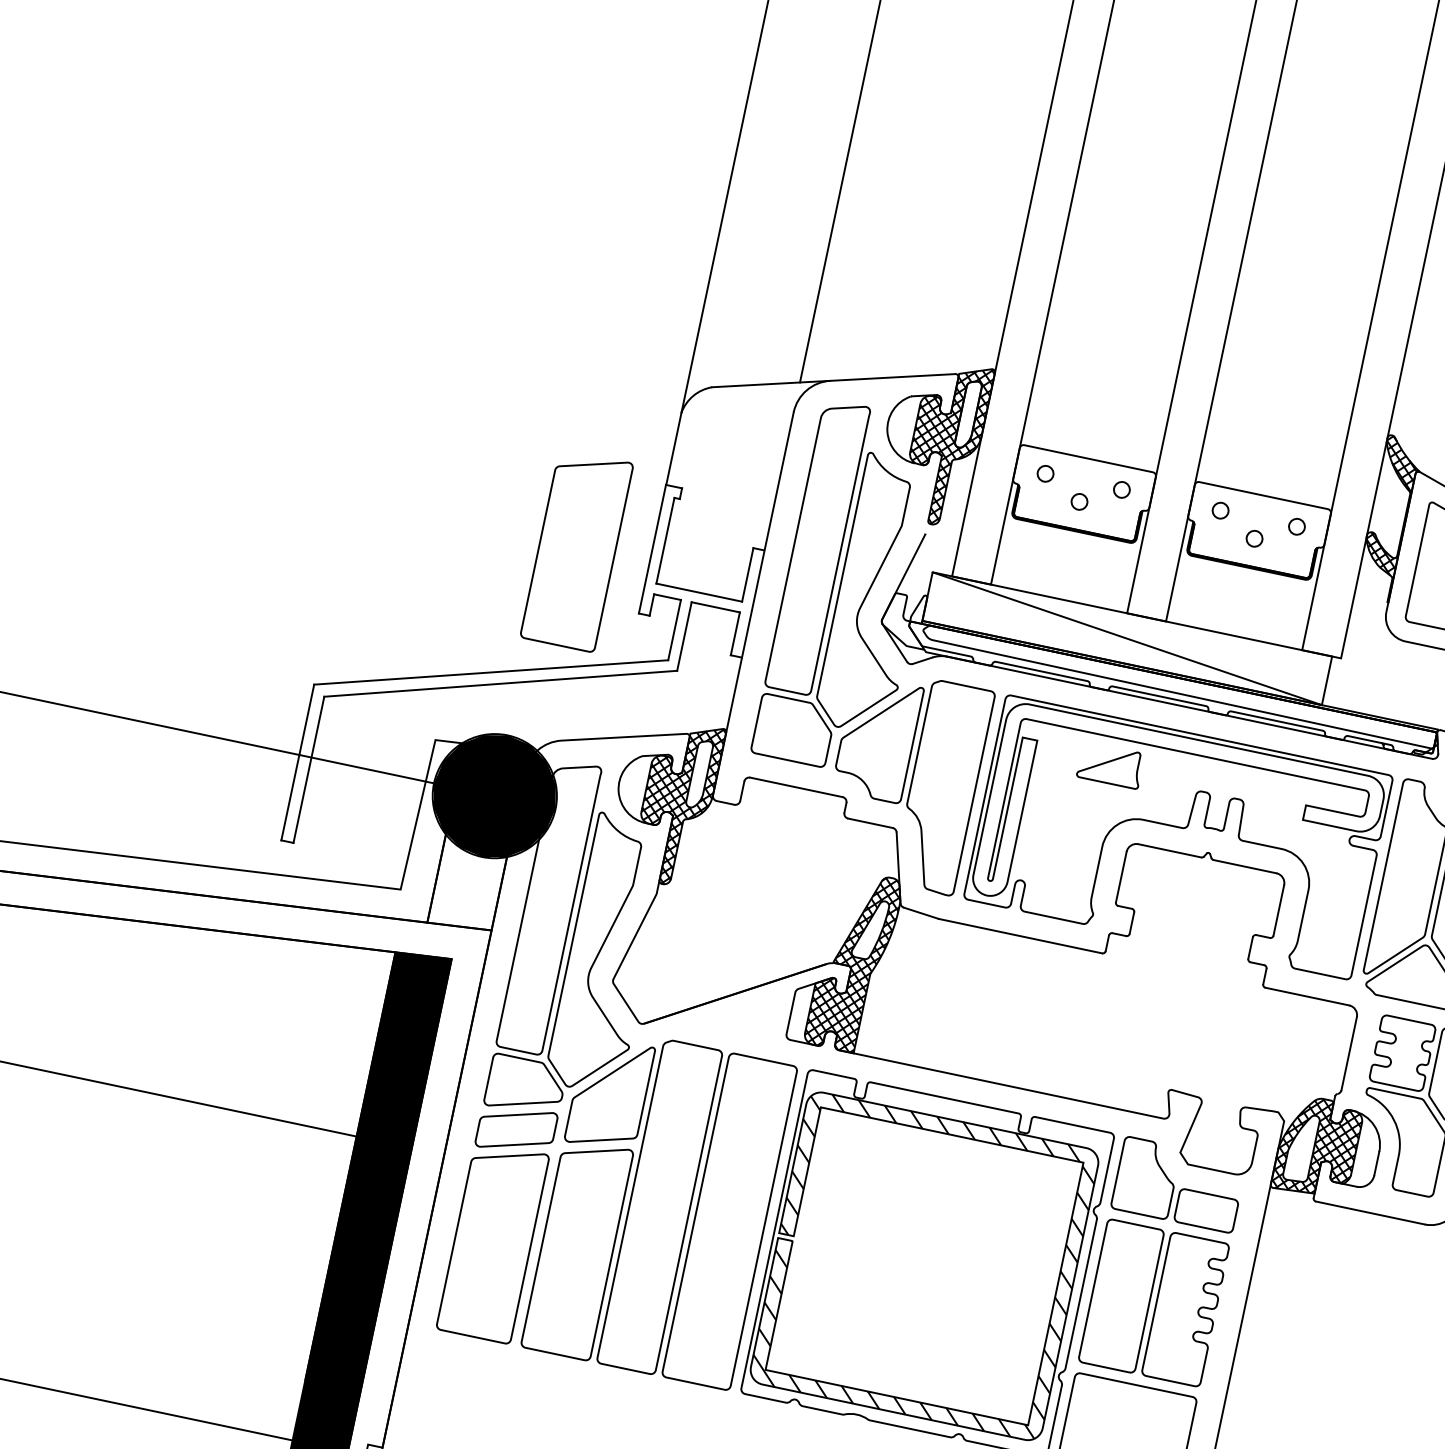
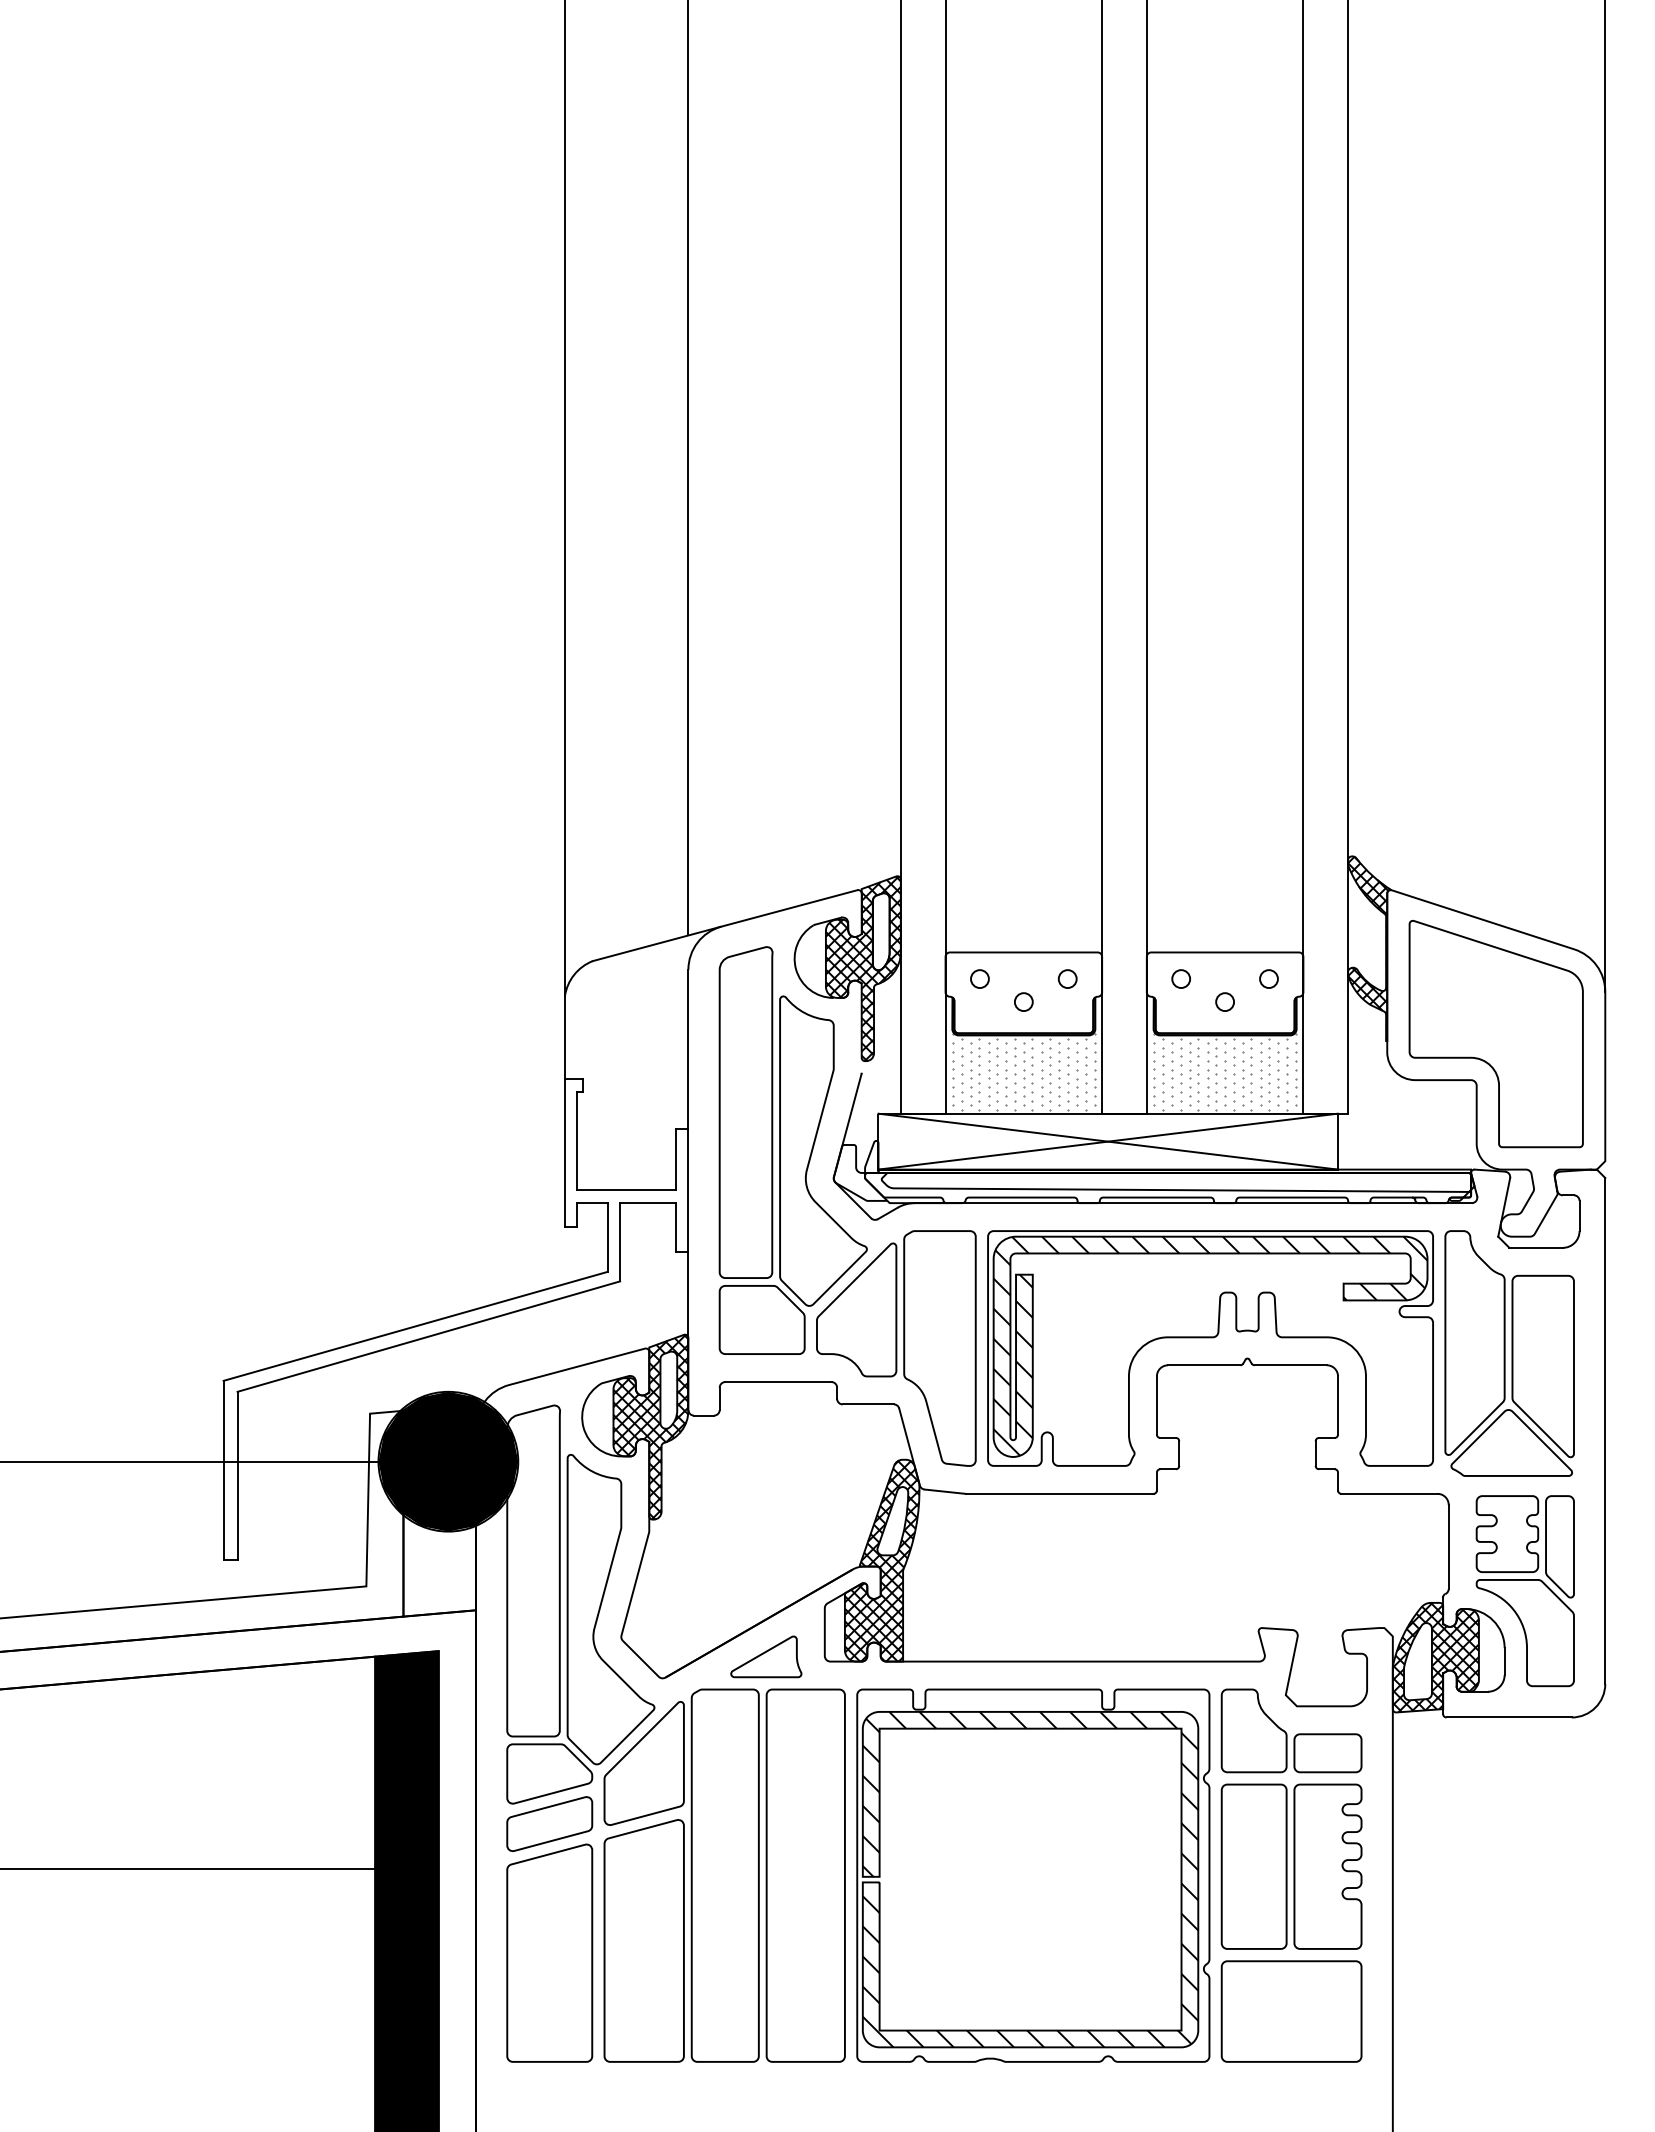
part: (576, 549) -> (481, 1171), removed
hatch: (1066, 562) -> (1023, 1071), added
hatch: (1242, 599) -> (1225, 1071), added
line: (1126, 638) -> (1107, 1141), added
part: (1110, 765) -> (766, 1656), moved
hatch: (1178, 834) -> (1210, 1345), added

